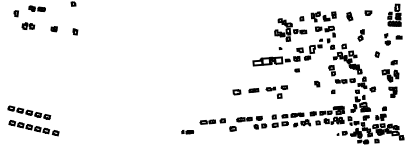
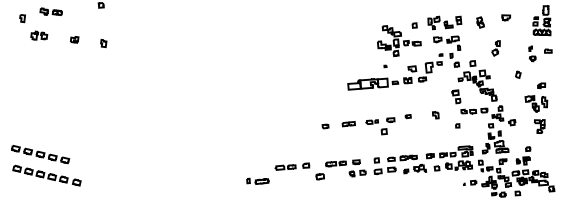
part: (296, 70) -> (407, 116), moved
part: (236, 92) -> (325, 126), size x0.62
part: (187, 131) -> (257, 180), size x1.43

